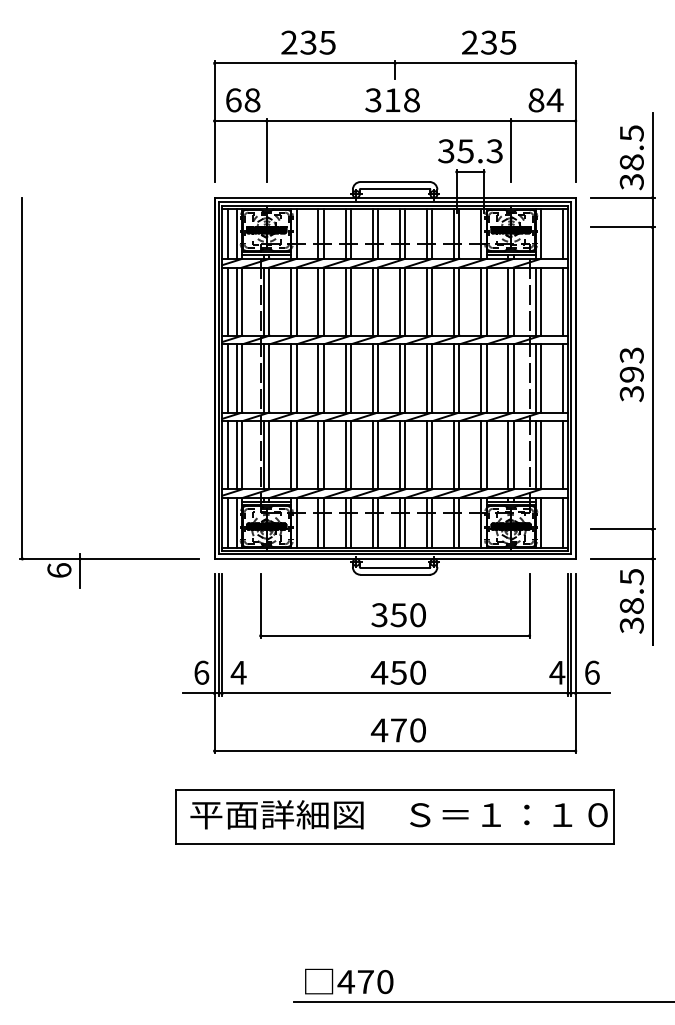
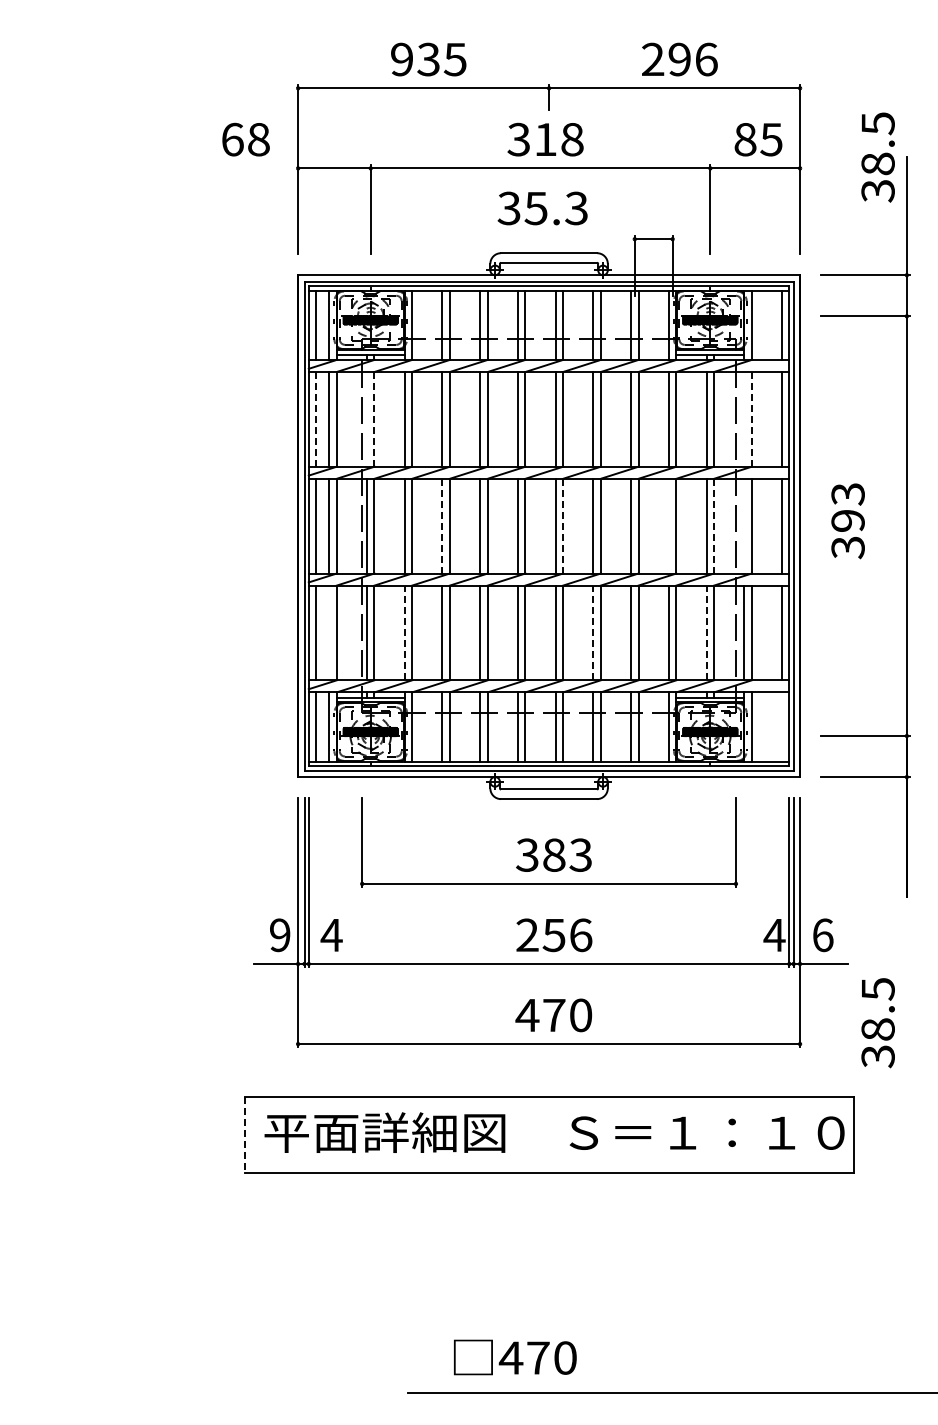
text: (289, 42) -> (402, 59), 235 -> 935
text: (498, 42) -> (692, 59), 235 -> 296
text: (242, 100) -> (245, 139), moved
text: (555, 100) -> (771, 139), 84 -> 85
text: (470, 151) -> (542, 208), moved
text: (631, 157) -> (877, 157), moved
line: (227, 300) -> (316, 418), solid -> dashed
line: (269, 300) -> (374, 418), solid -> dashed
line: (540, 300) -> (751, 418), solid -> dashed
line: (264, 301) -> (367, 419), removed
line: (535, 301) -> (744, 419), removed
text: (631, 375) -> (847, 521), moved
line: (318, 377) -> (442, 525), solid -> dashed
line: (405, 377) -> (563, 525), solid -> dashed
line: (481, 377) -> (668, 525), removed
line: (514, 377) -> (714, 525), solid -> dashed
line: (535, 377) -> (744, 525), removed
part: (22, 393) -> (31, 546), removed
line: (237, 454) -> (329, 632), removed
line: (291, 454) -> (404, 632), solid -> dashed
line: (427, 454) -> (593, 632), solid -> dashed
line: (508, 454) -> (706, 632), solid -> dashed
line: (562, 522) -> (781, 726), removed
text: (631, 601) -> (877, 1023), moved
text: (408, 614) -> (567, 854), 350 -> 383
text: (201, 672) -> (280, 935), 6 -> 9
text: (398, 672) -> (553, 935), 450 -> 256
line: (175, 816) -> (244, 1135), solid -> dashed
text: (349, 981) -> (515, 1357), moved

